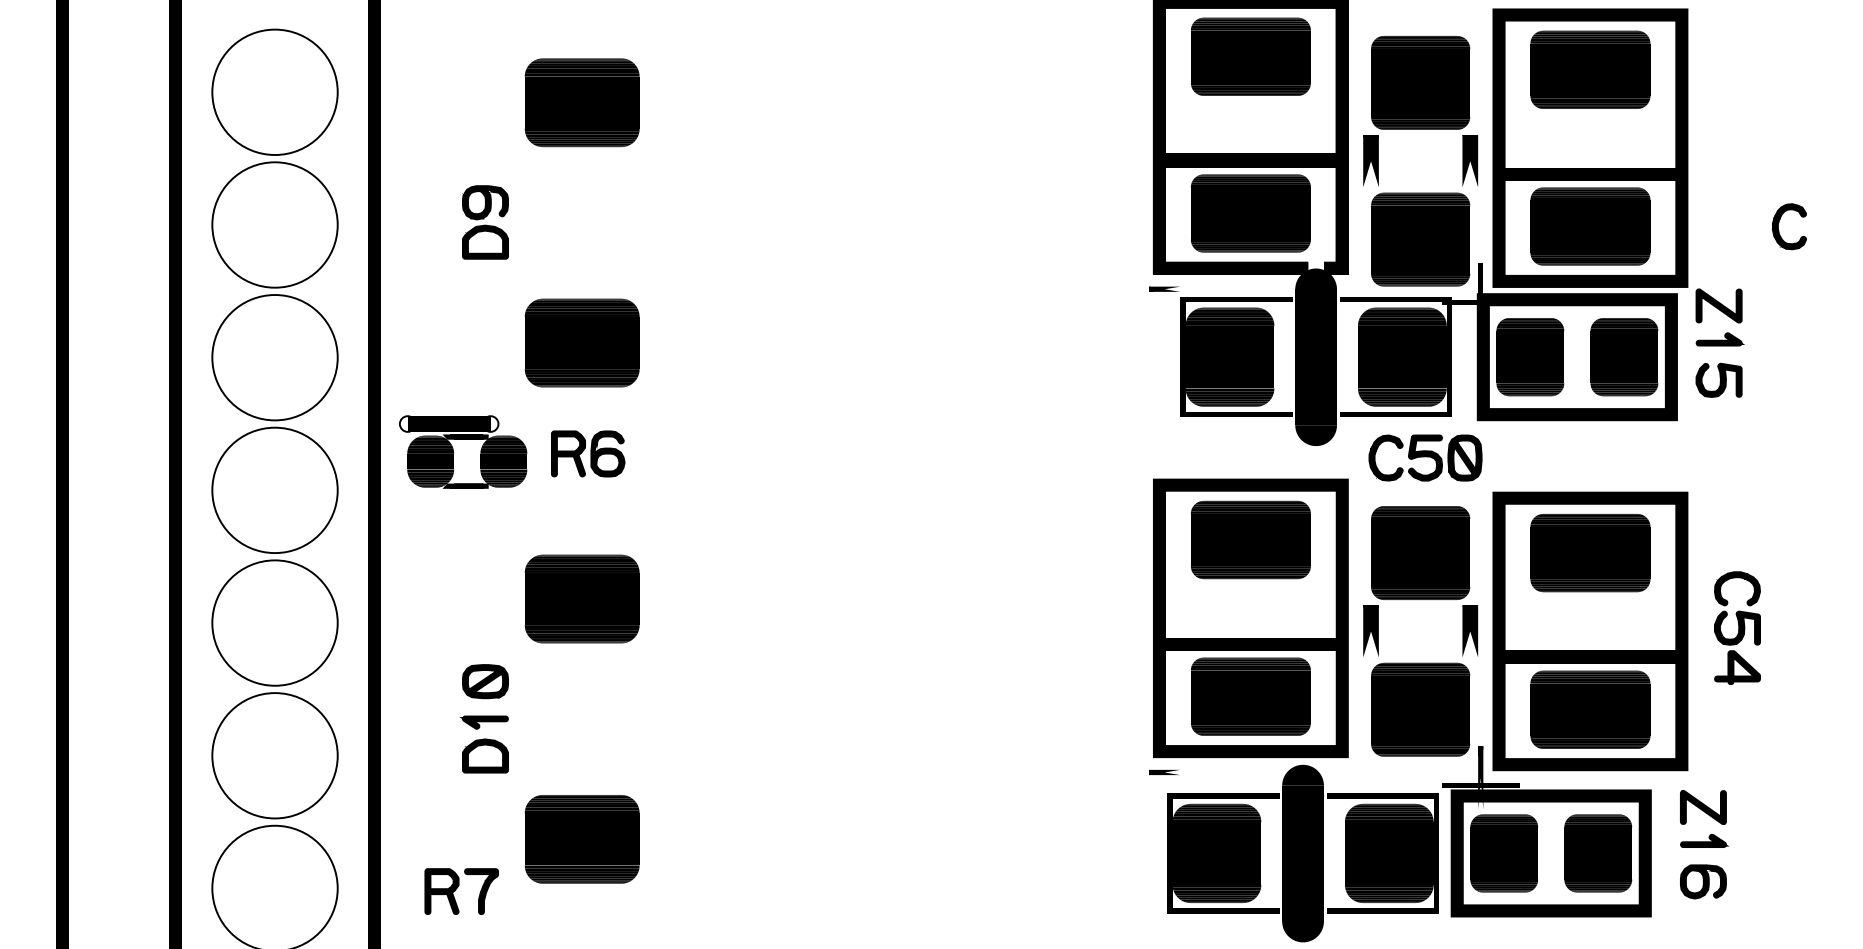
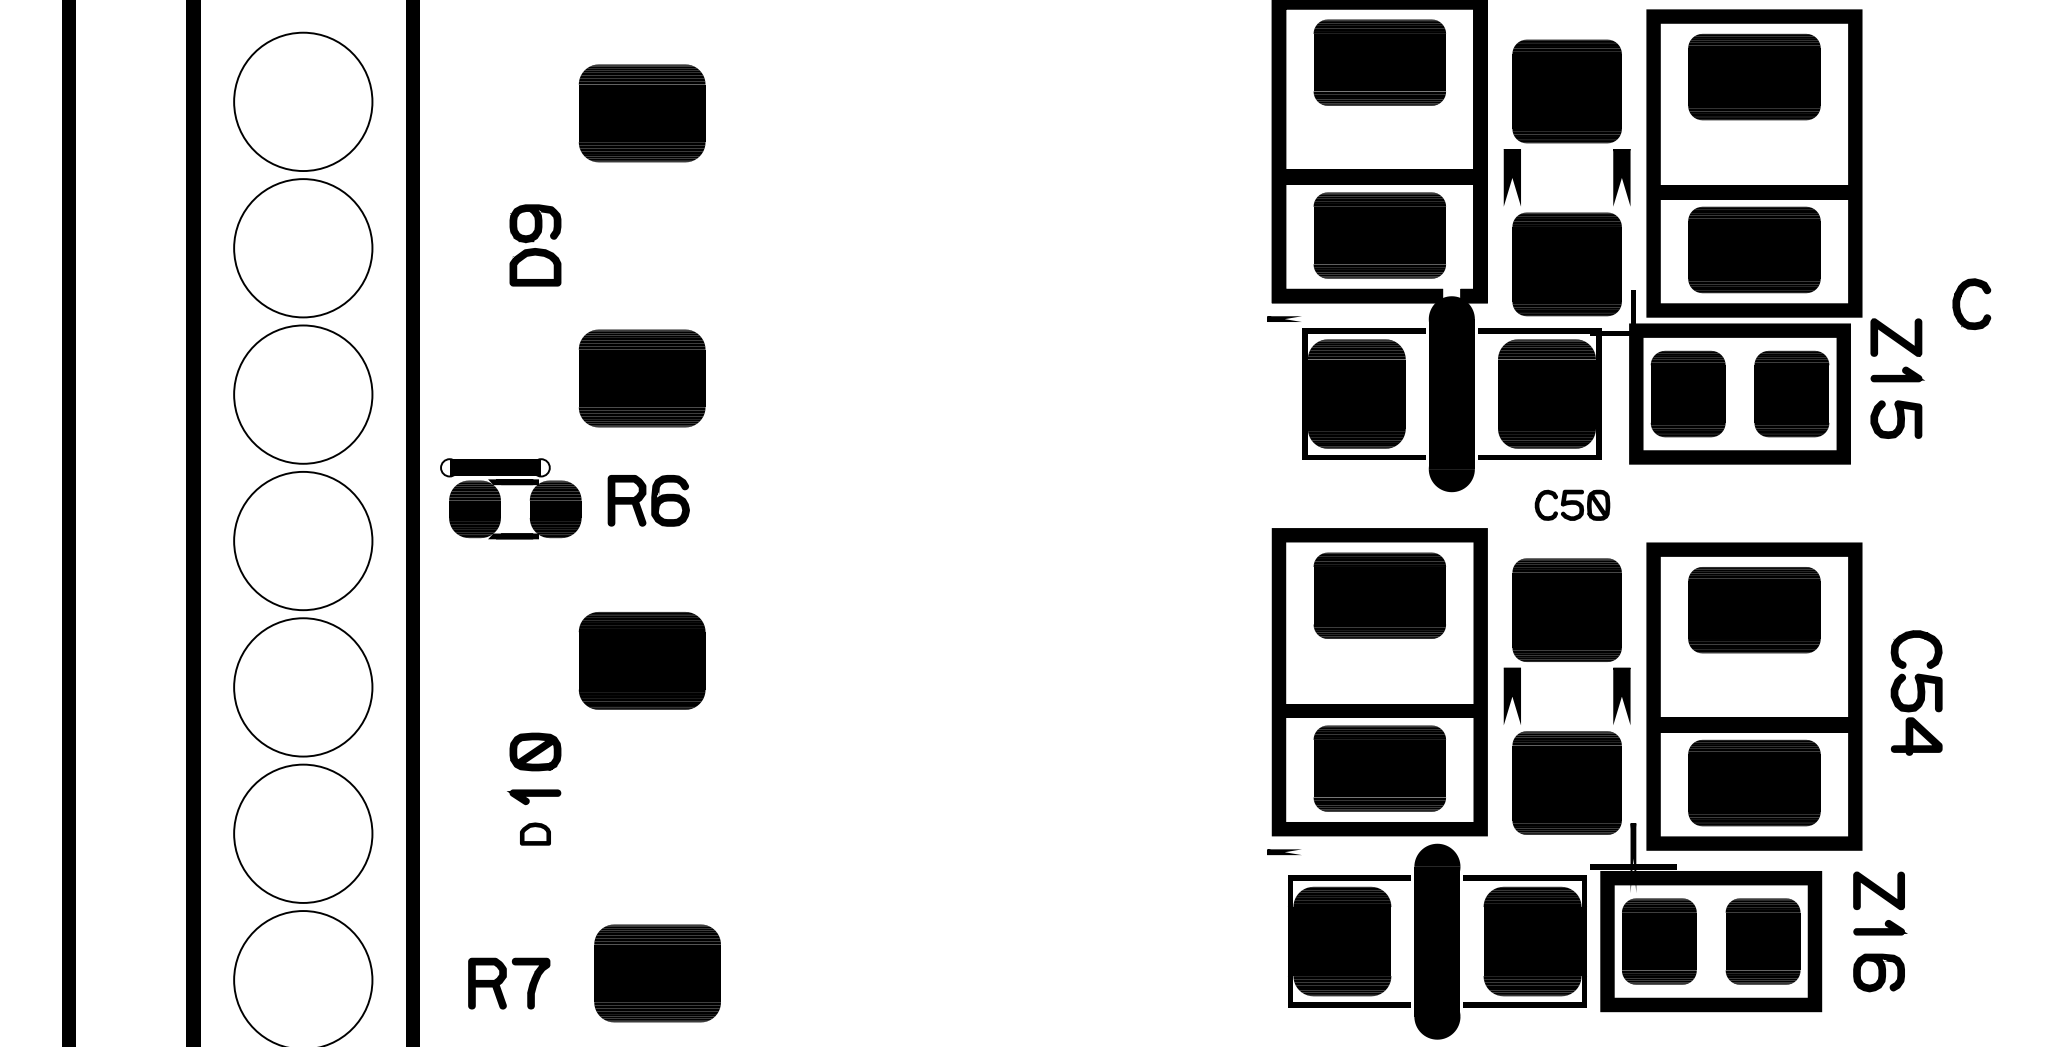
part: (1779, 223) -> (1960, 300), moved
part: (1425, 457) -> (1572, 504), size x0.6
part: (485, 755) -> (535, 833), size x0.6
part: (581, 839) -> (656, 973), moved

